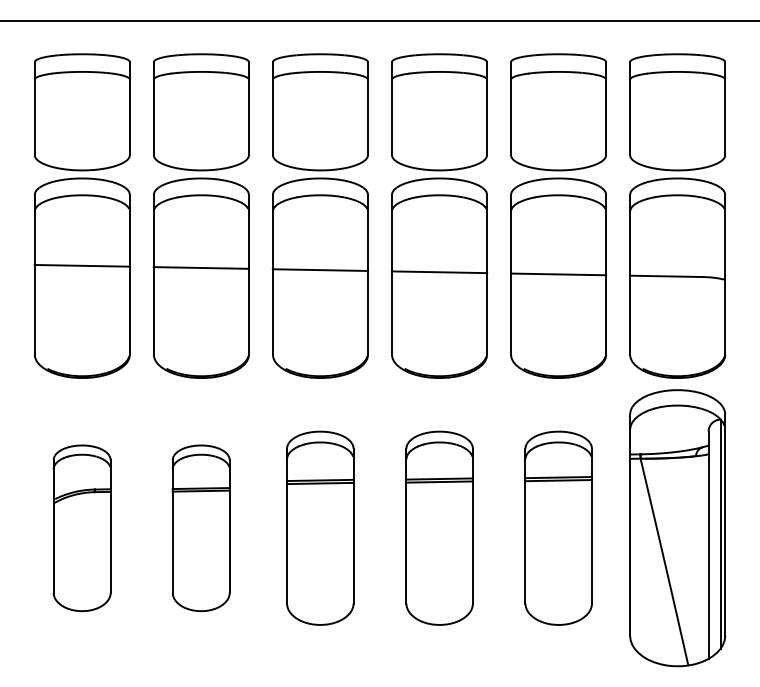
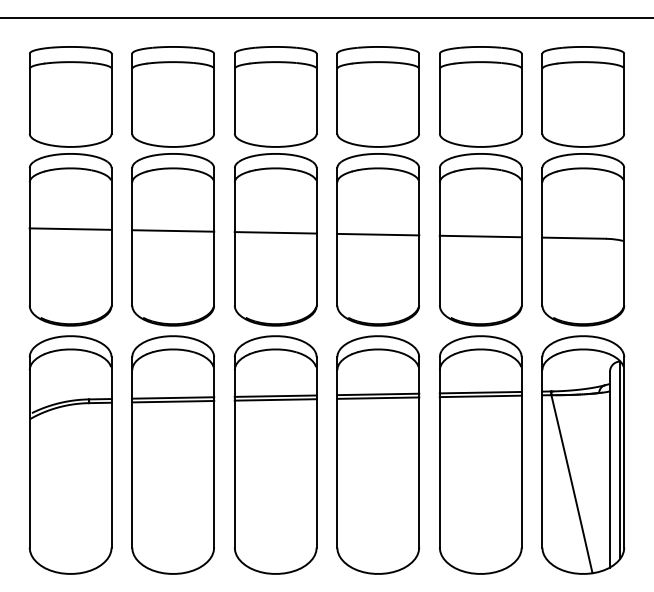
part: (81, 528) -> (69, 455), size x1.67
part: (200, 528) -> (172, 455), size x1.67
part: (319, 528) -> (274, 455), size x1.43
part: (439, 528) -> (378, 455), size x1.43
part: (558, 528) -> (480, 455), size x1.43

